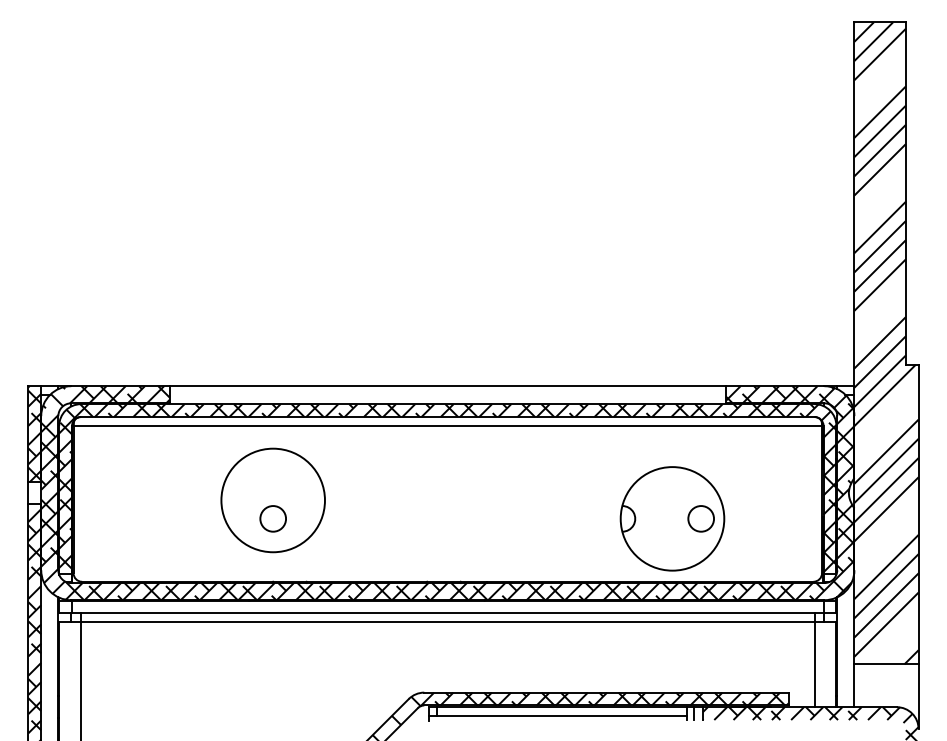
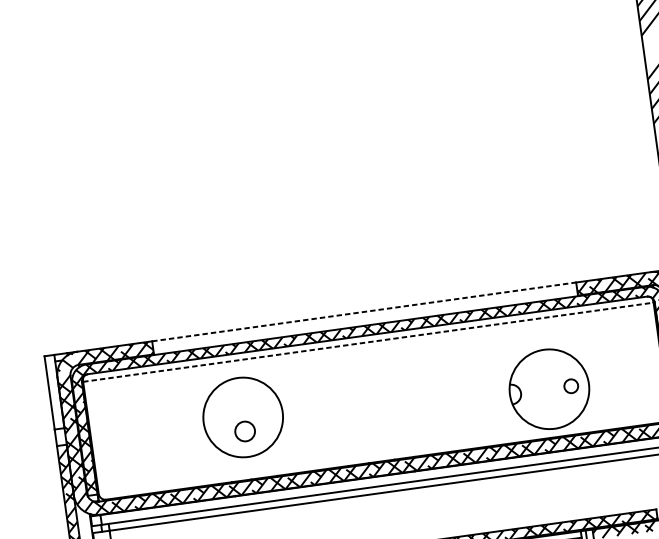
line: (448, 386) -> (364, 312), solid -> dashed
line: (448, 426) -> (368, 342), solid -> dashed
hatch: (34, 434) -> (54, 392), removed
circle: (700, 518) -> (570, 386), size x0.7

